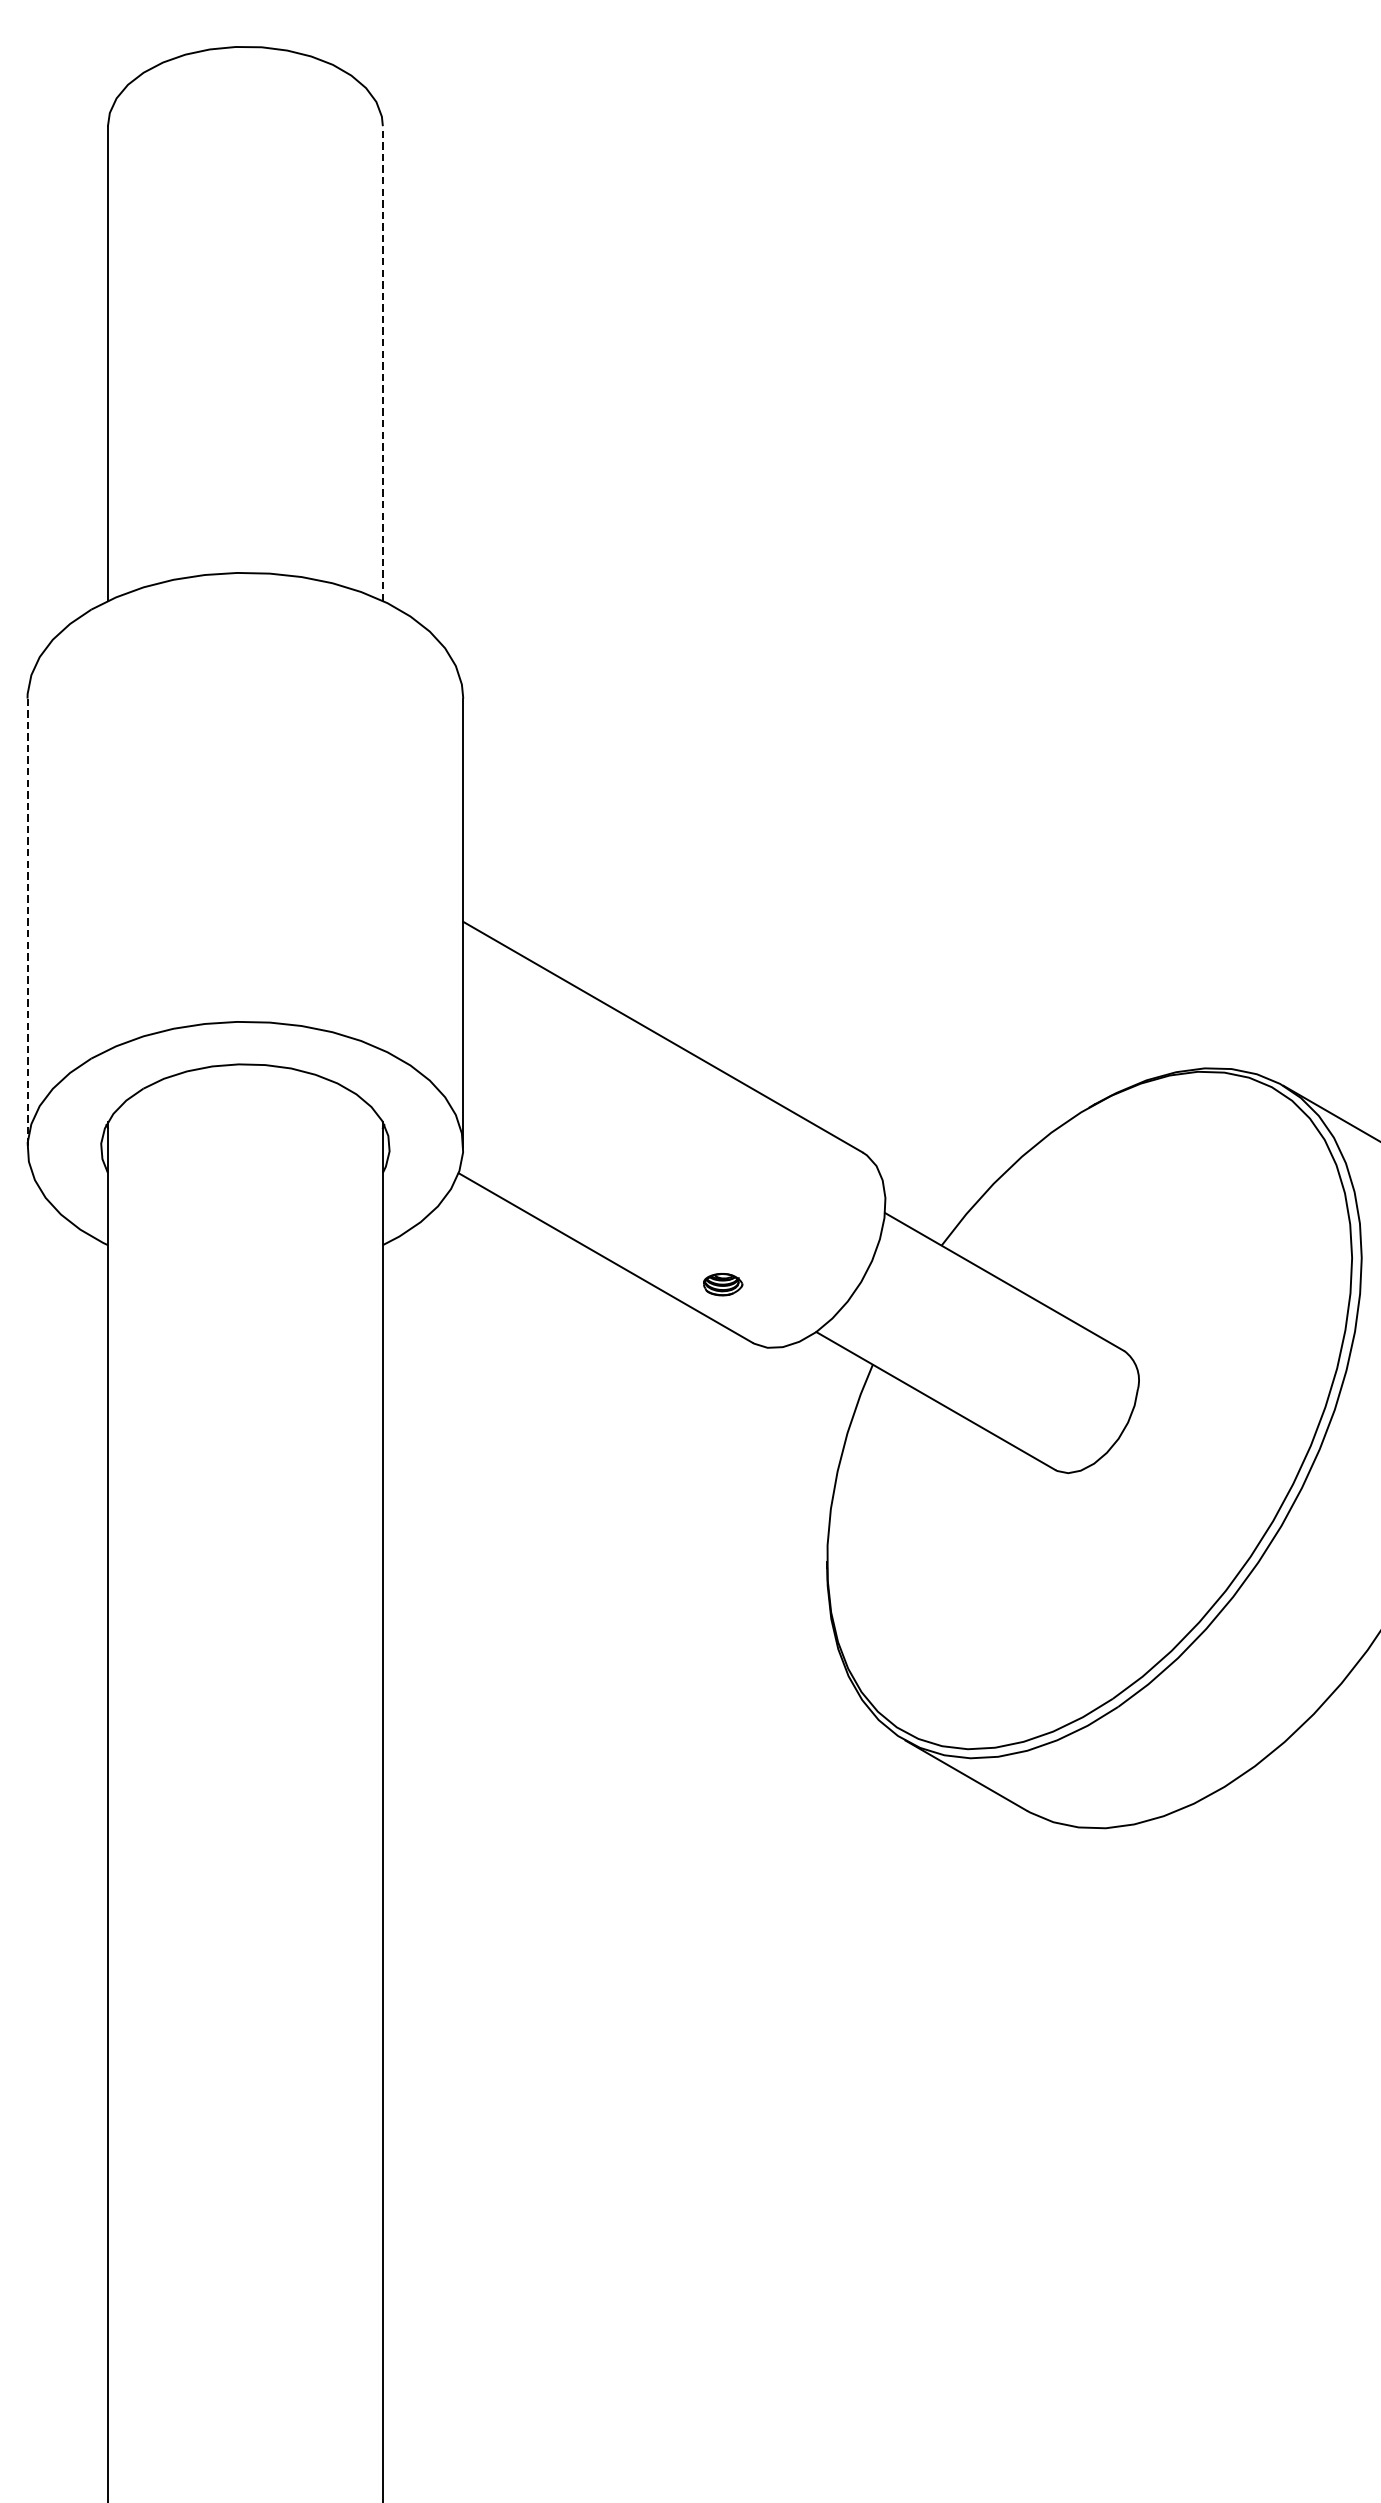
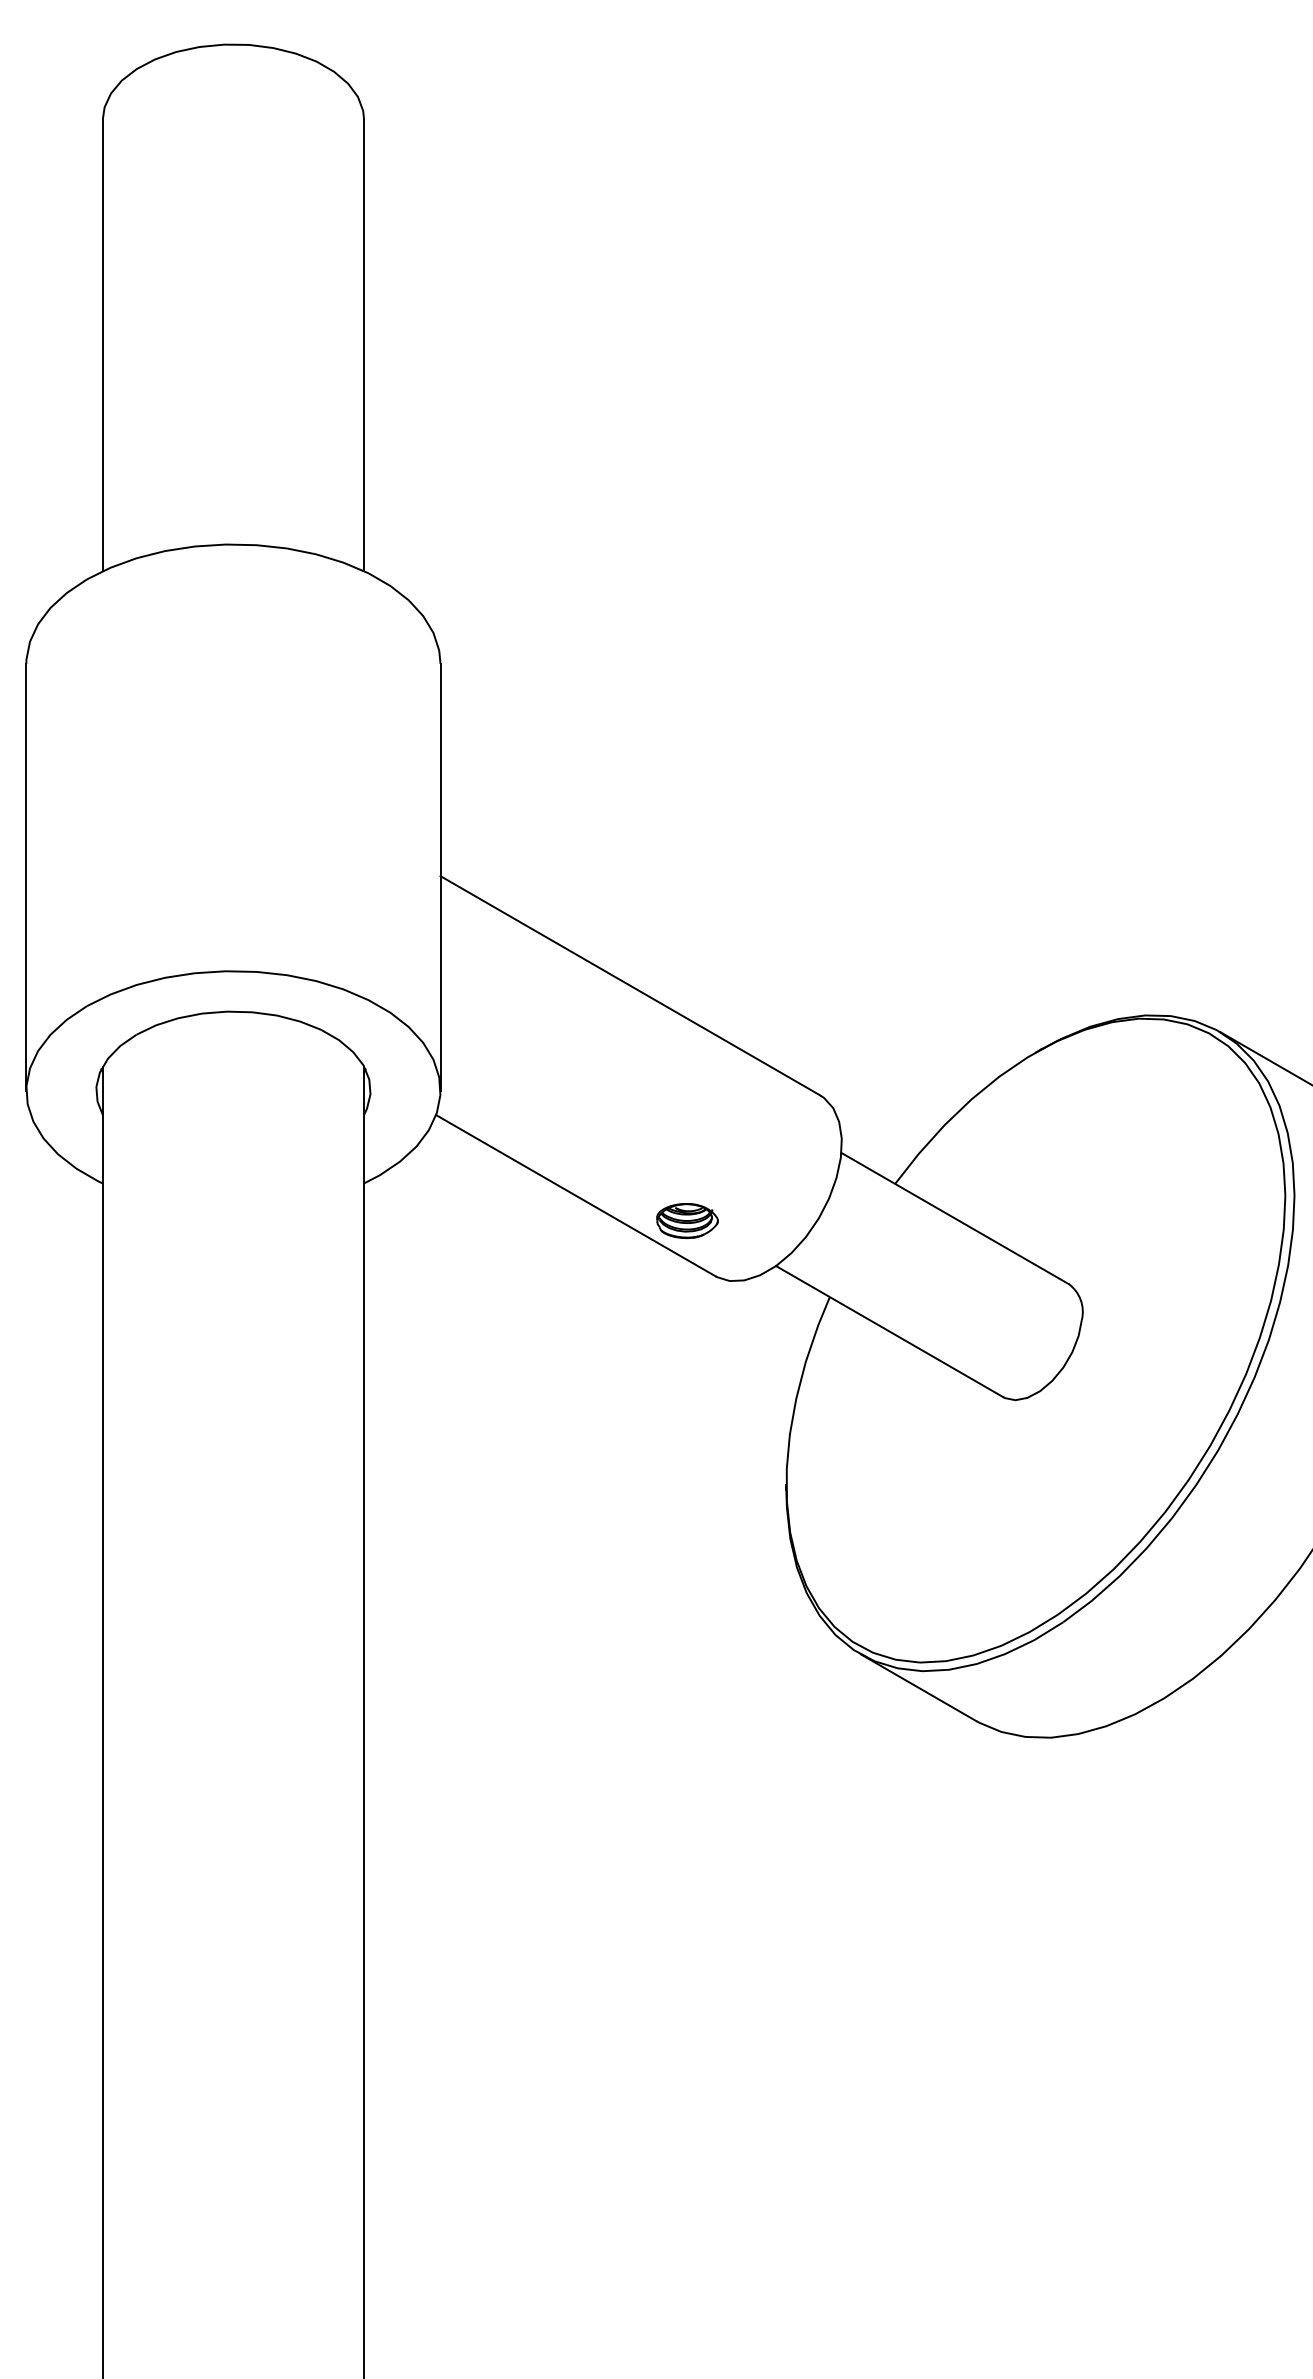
line: (383, 363) -> (364, 345), dashed -> solid
line: (27, 923) -> (26, 877), dashed -> solid
part: (723, 1284) -> (687, 1220), size x1.67

